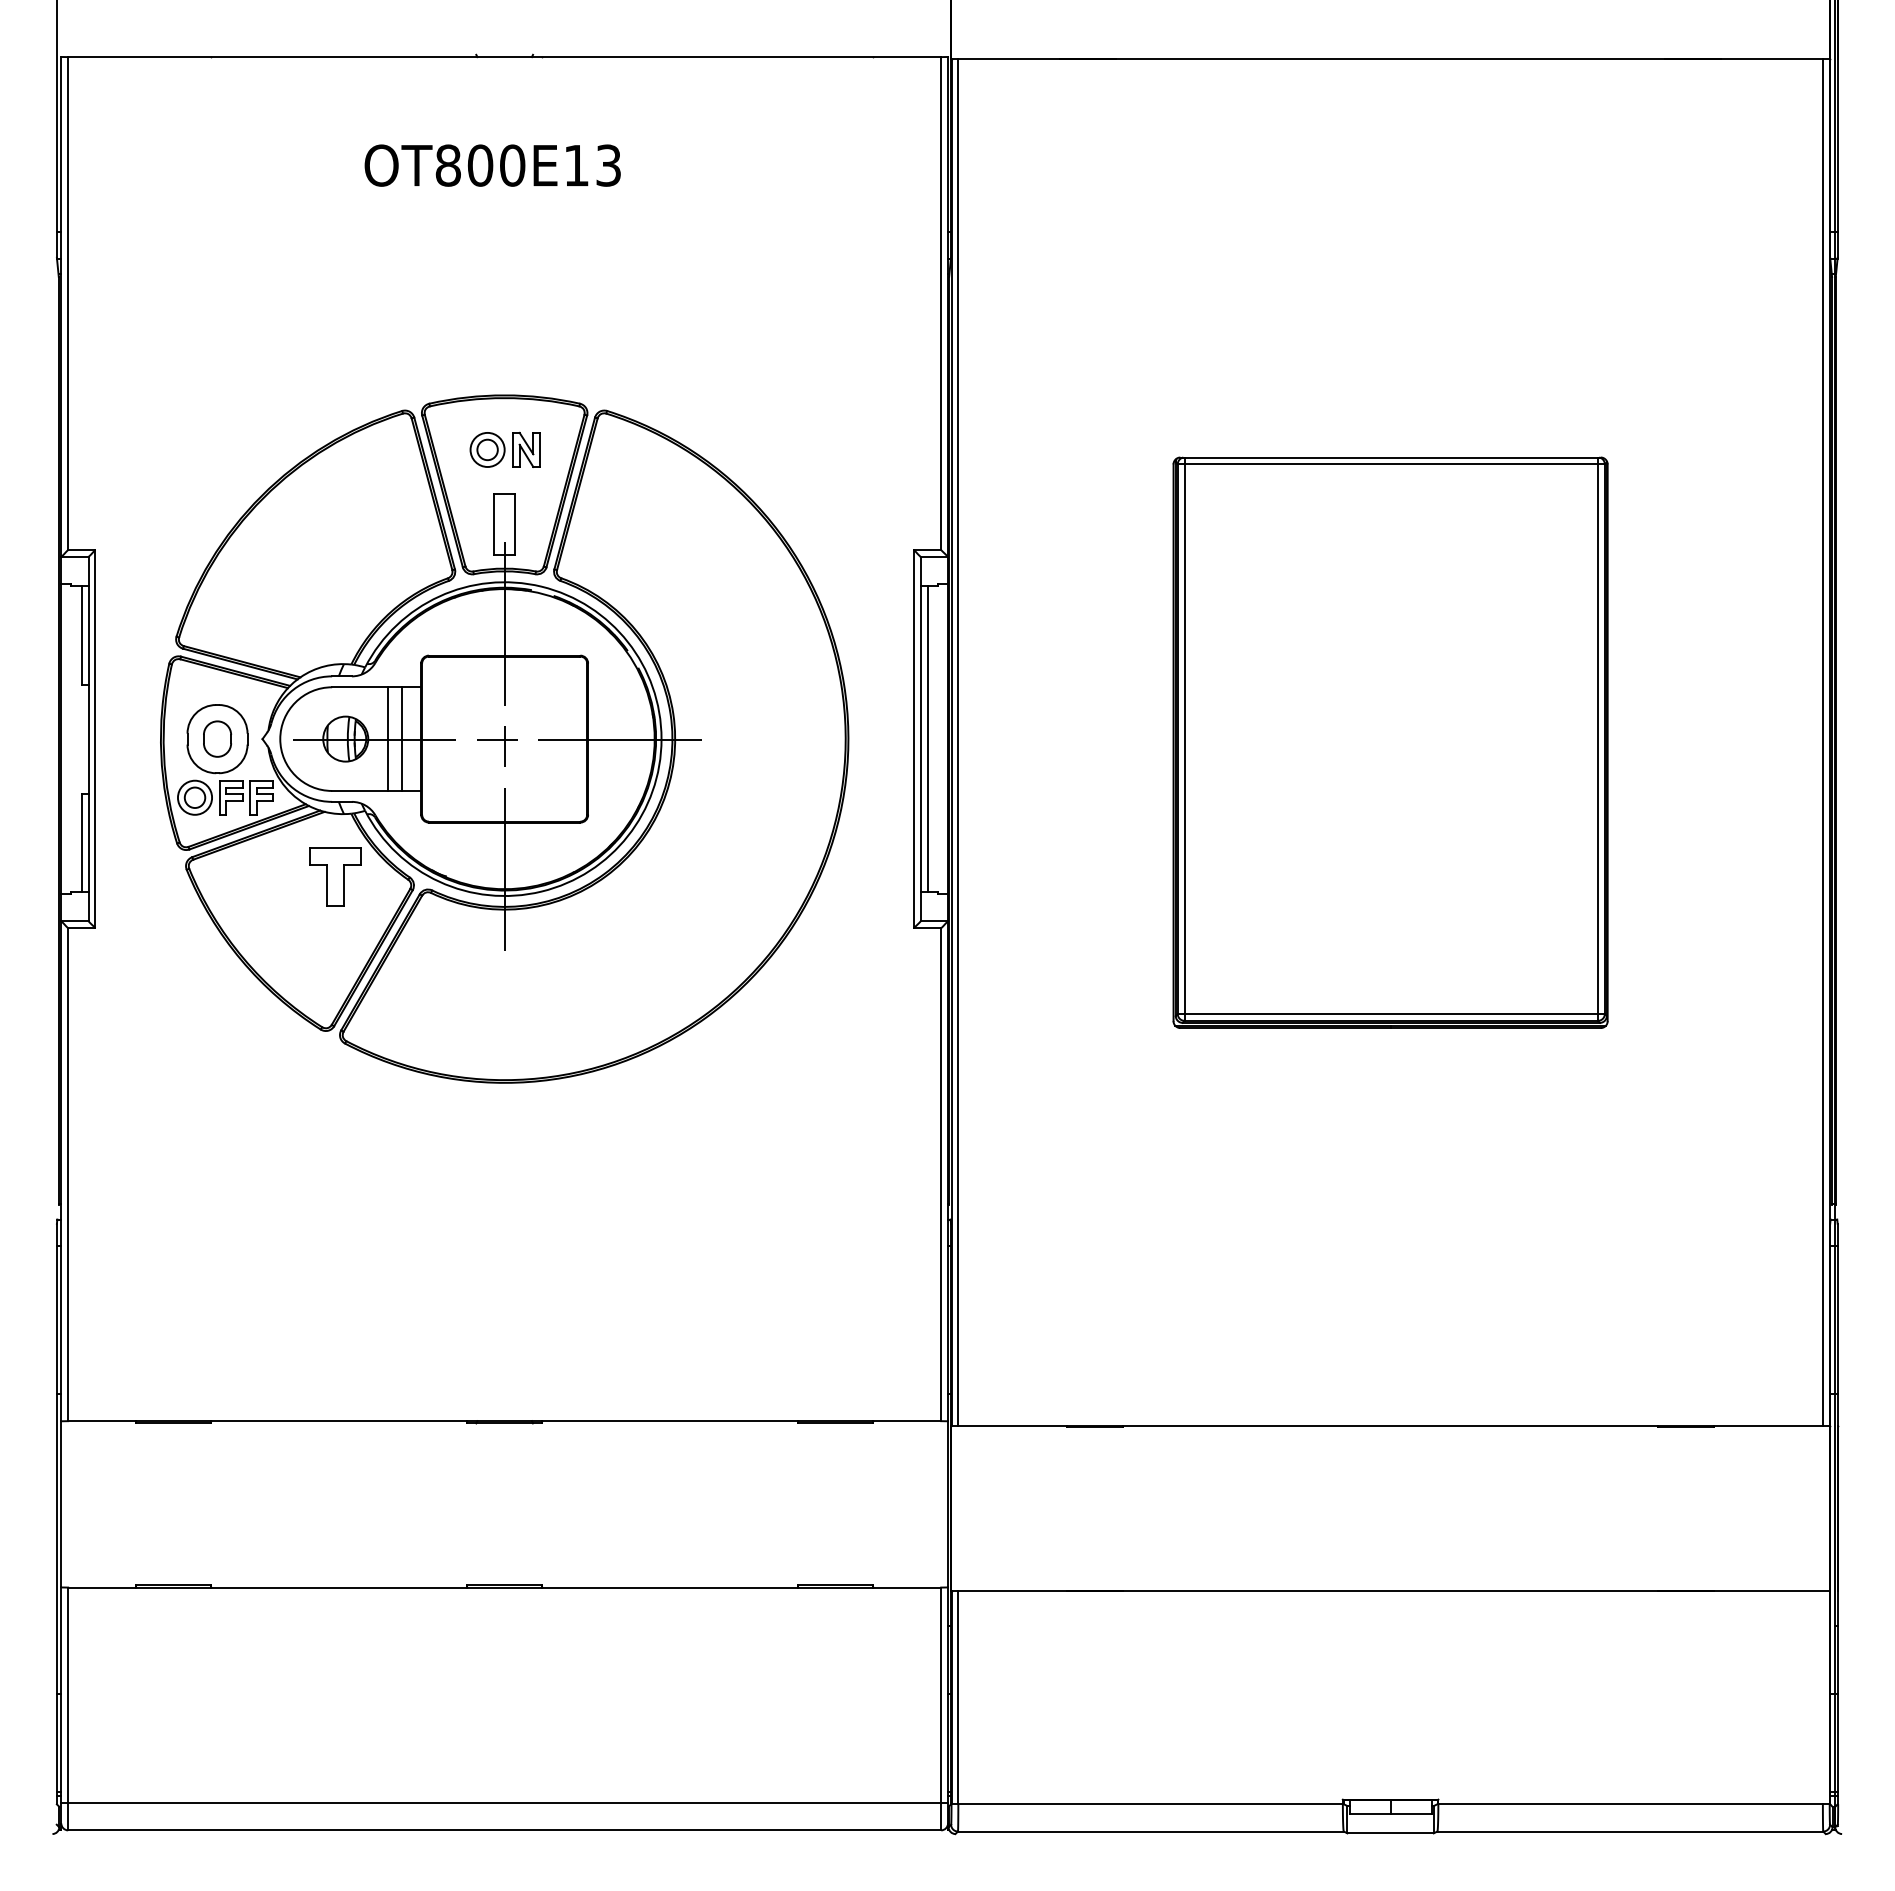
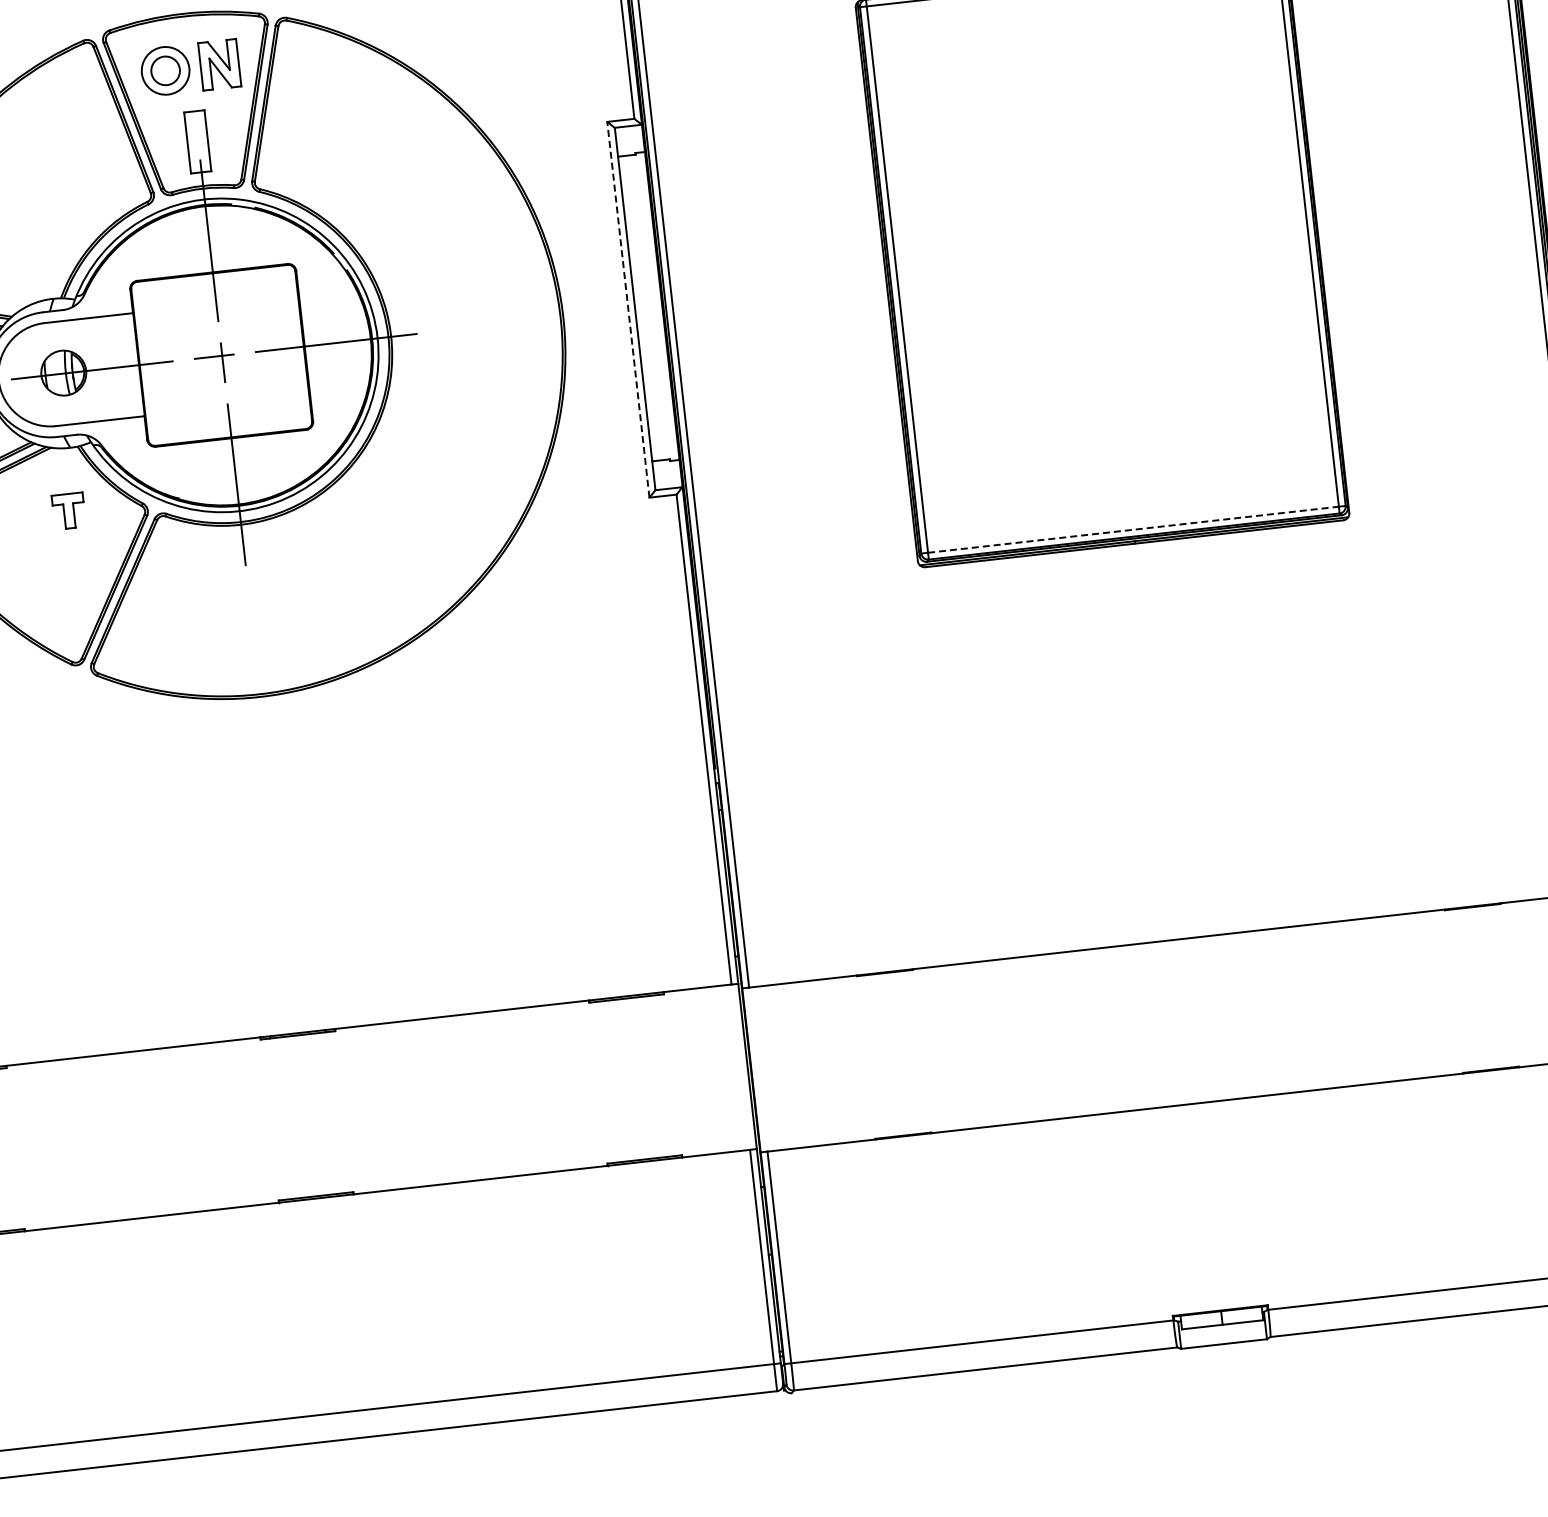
part: (504, 449) -> (189, 67), size x1.4
line: (388, 738) -> (106, 367), removed
line: (401, 738) -> (119, 366), removed
line: (913, 738) -> (627, 309), solid -> dashed
line: (927, 738) -> (641, 307), removed
part: (335, 876) -> (68, 510), size x0.6
line: (1391, 1014) -> (1133, 530), solid -> dashed

